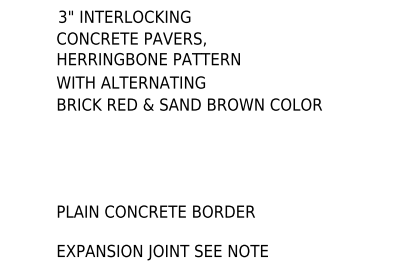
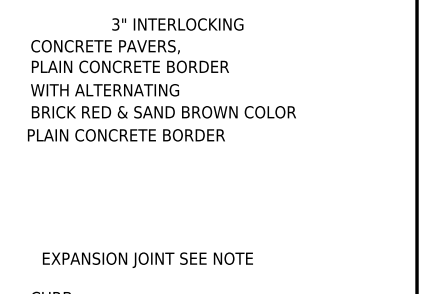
text: (124, 16) -> (177, 24), moved
text: (156, 58) -> (130, 66), HERRINGBONE PATTERN -> PLAIN CONCRETE BORDER
text: (156, 211) -> (126, 135), moved
text: (162, 251) -> (147, 259), moved

